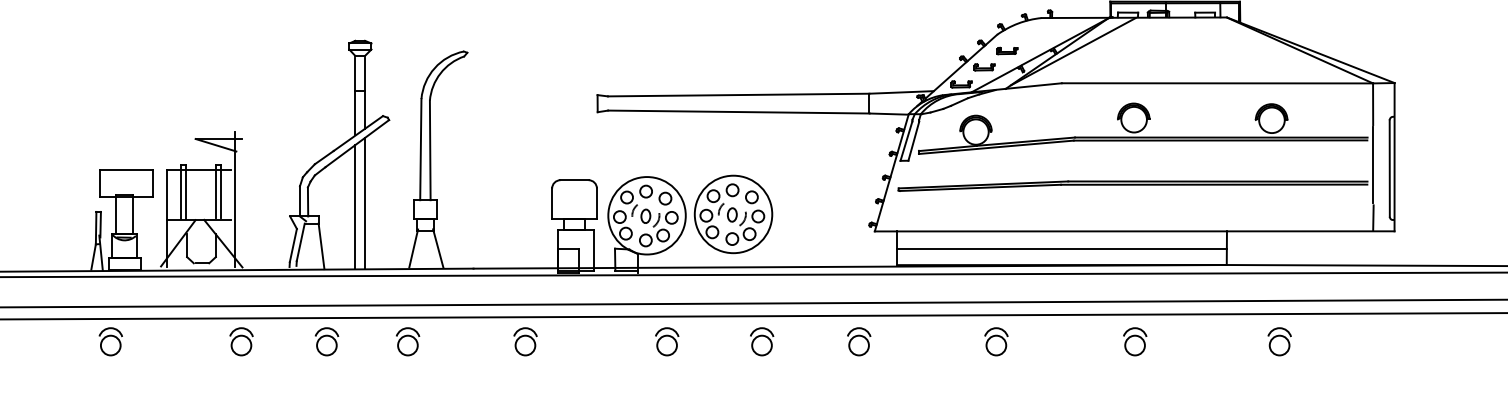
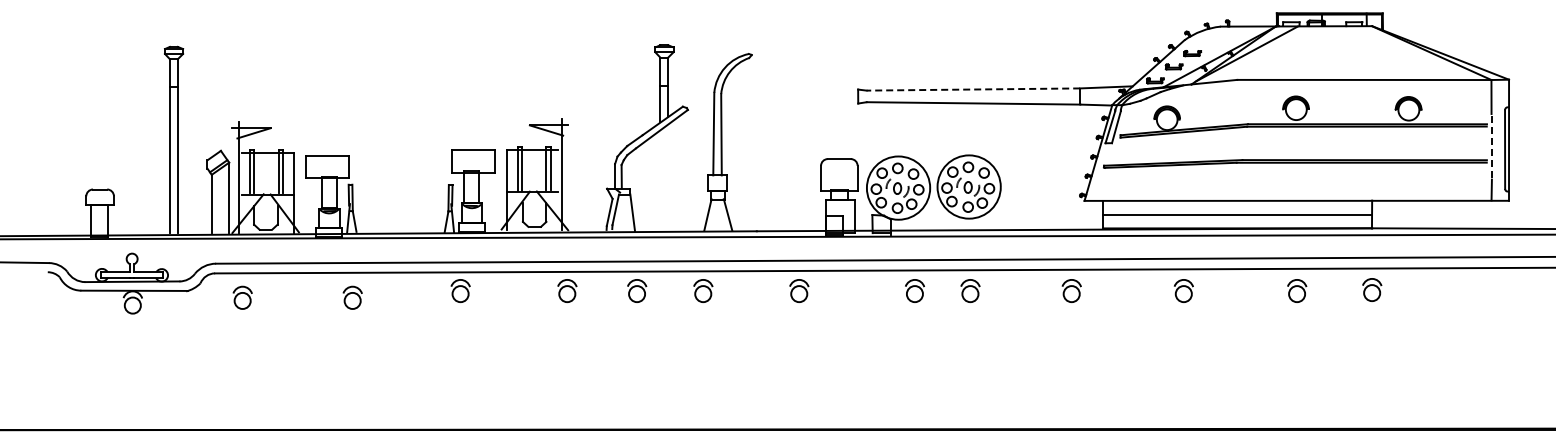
line: (738, 95) -> (973, 89), solid -> dashed
line: (1373, 164) -> (1491, 146), solid -> dashed
line: (365, 202) -> (668, 177), removed
line: (355, 206) -> (660, 180), removed
part: (762, 341) -> (970, 290), moved
part: (1280, 341) -> (1372, 289), moved

